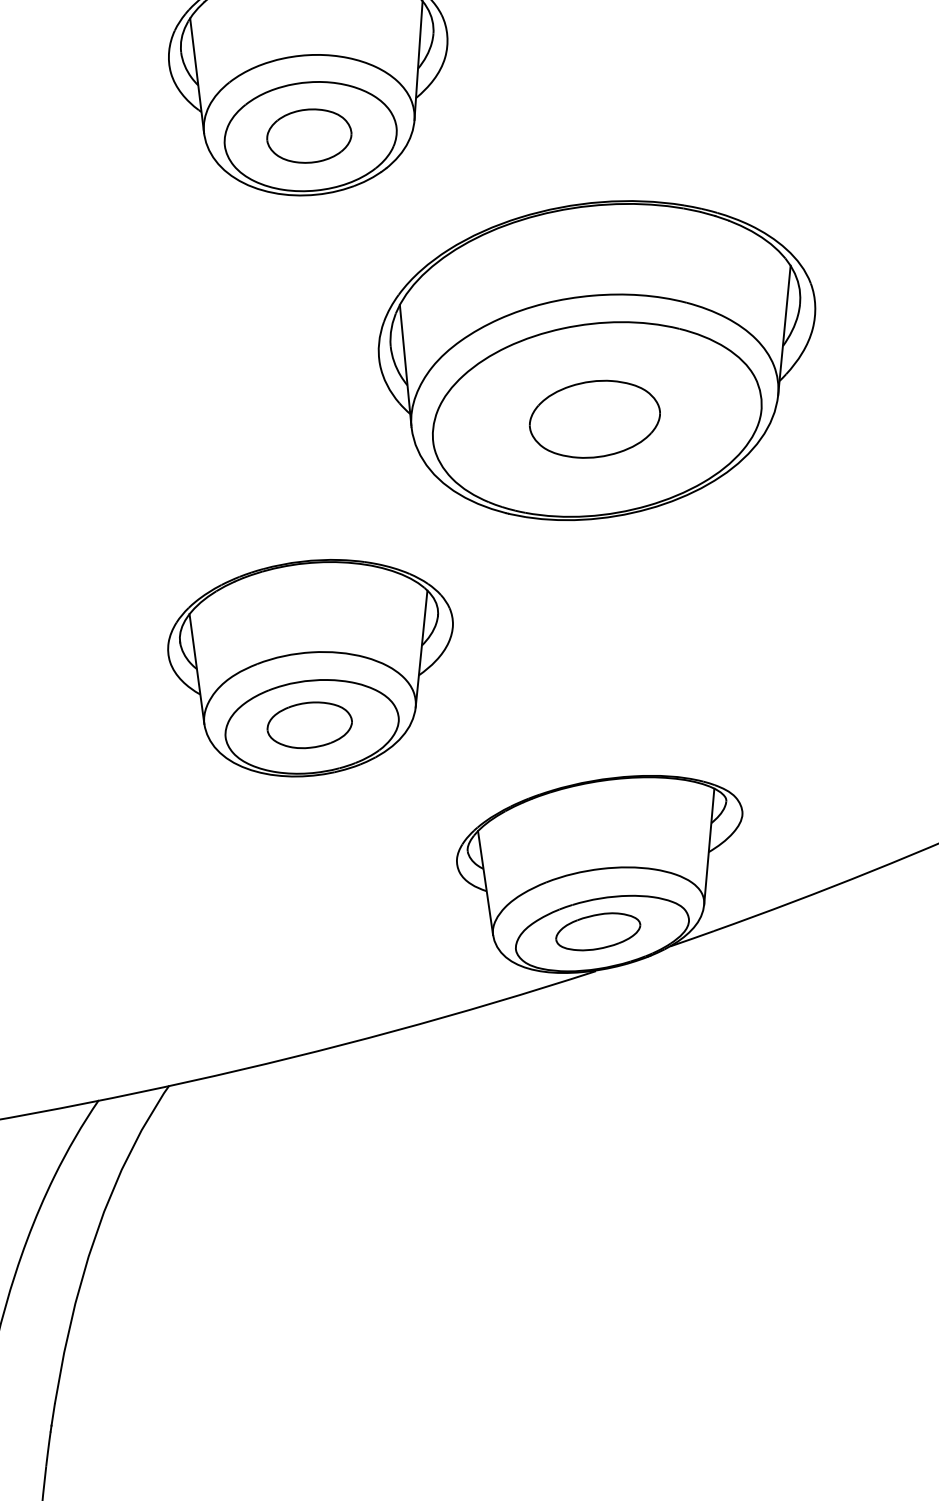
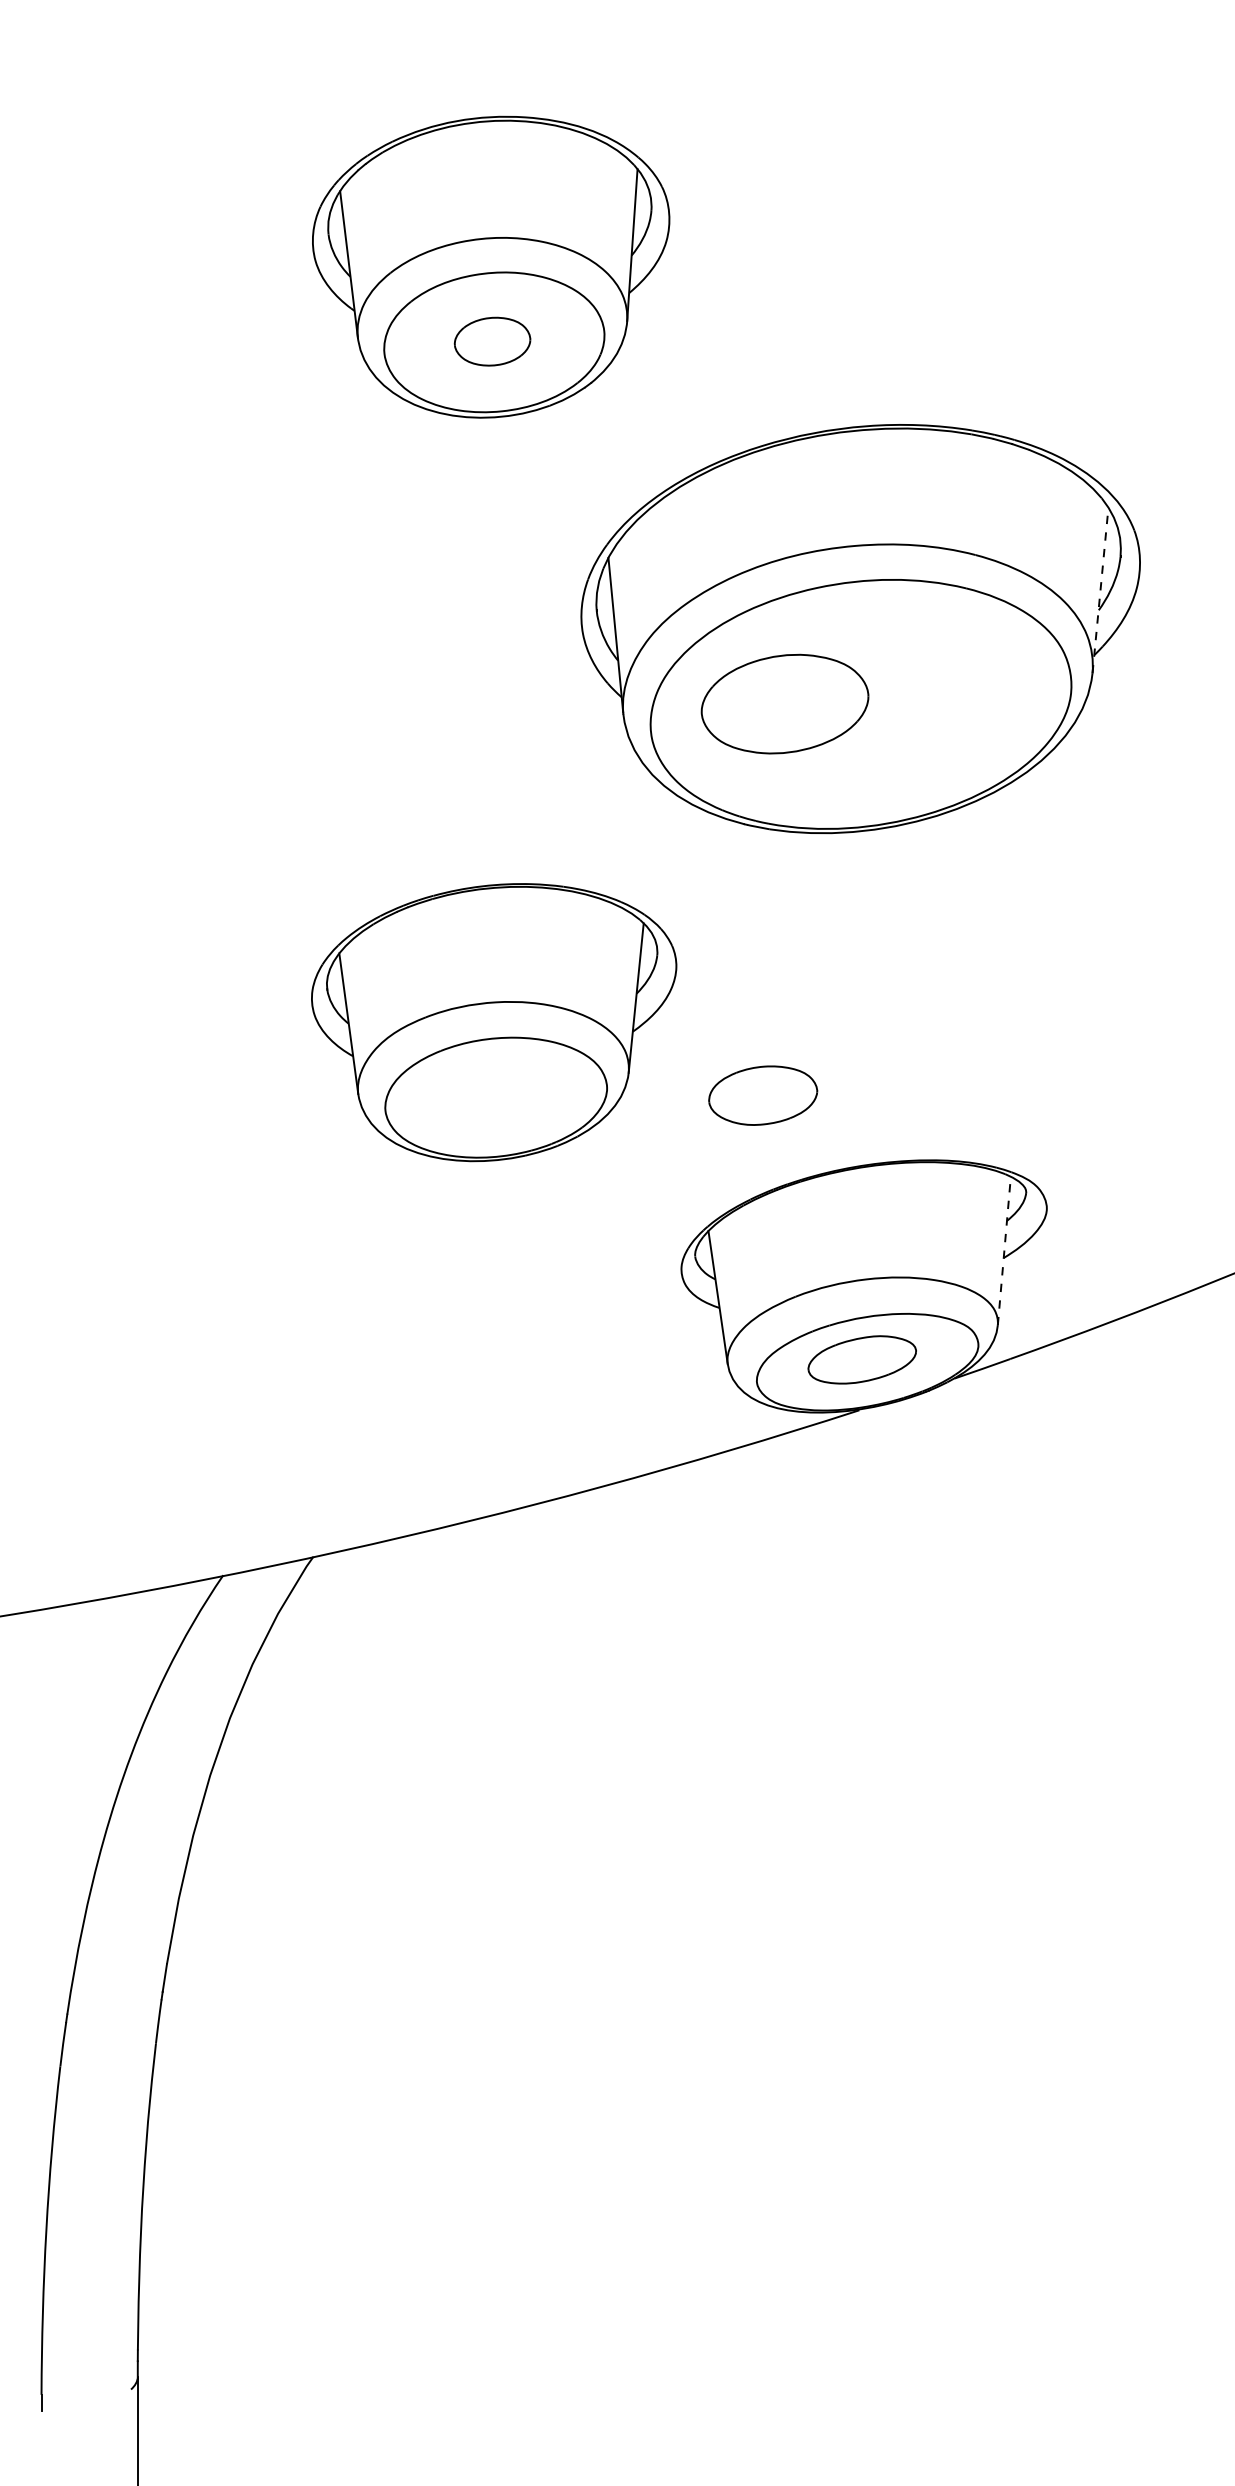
part: (309, 135) -> (492, 341), size x0.7
line: (784, 330) -> (1100, 590), solid -> dashed
part: (594, 418) -> (784, 703), moved
part: (310, 725) -> (763, 1095), moved
line: (709, 847) -> (1004, 1251), solid -> dashed

